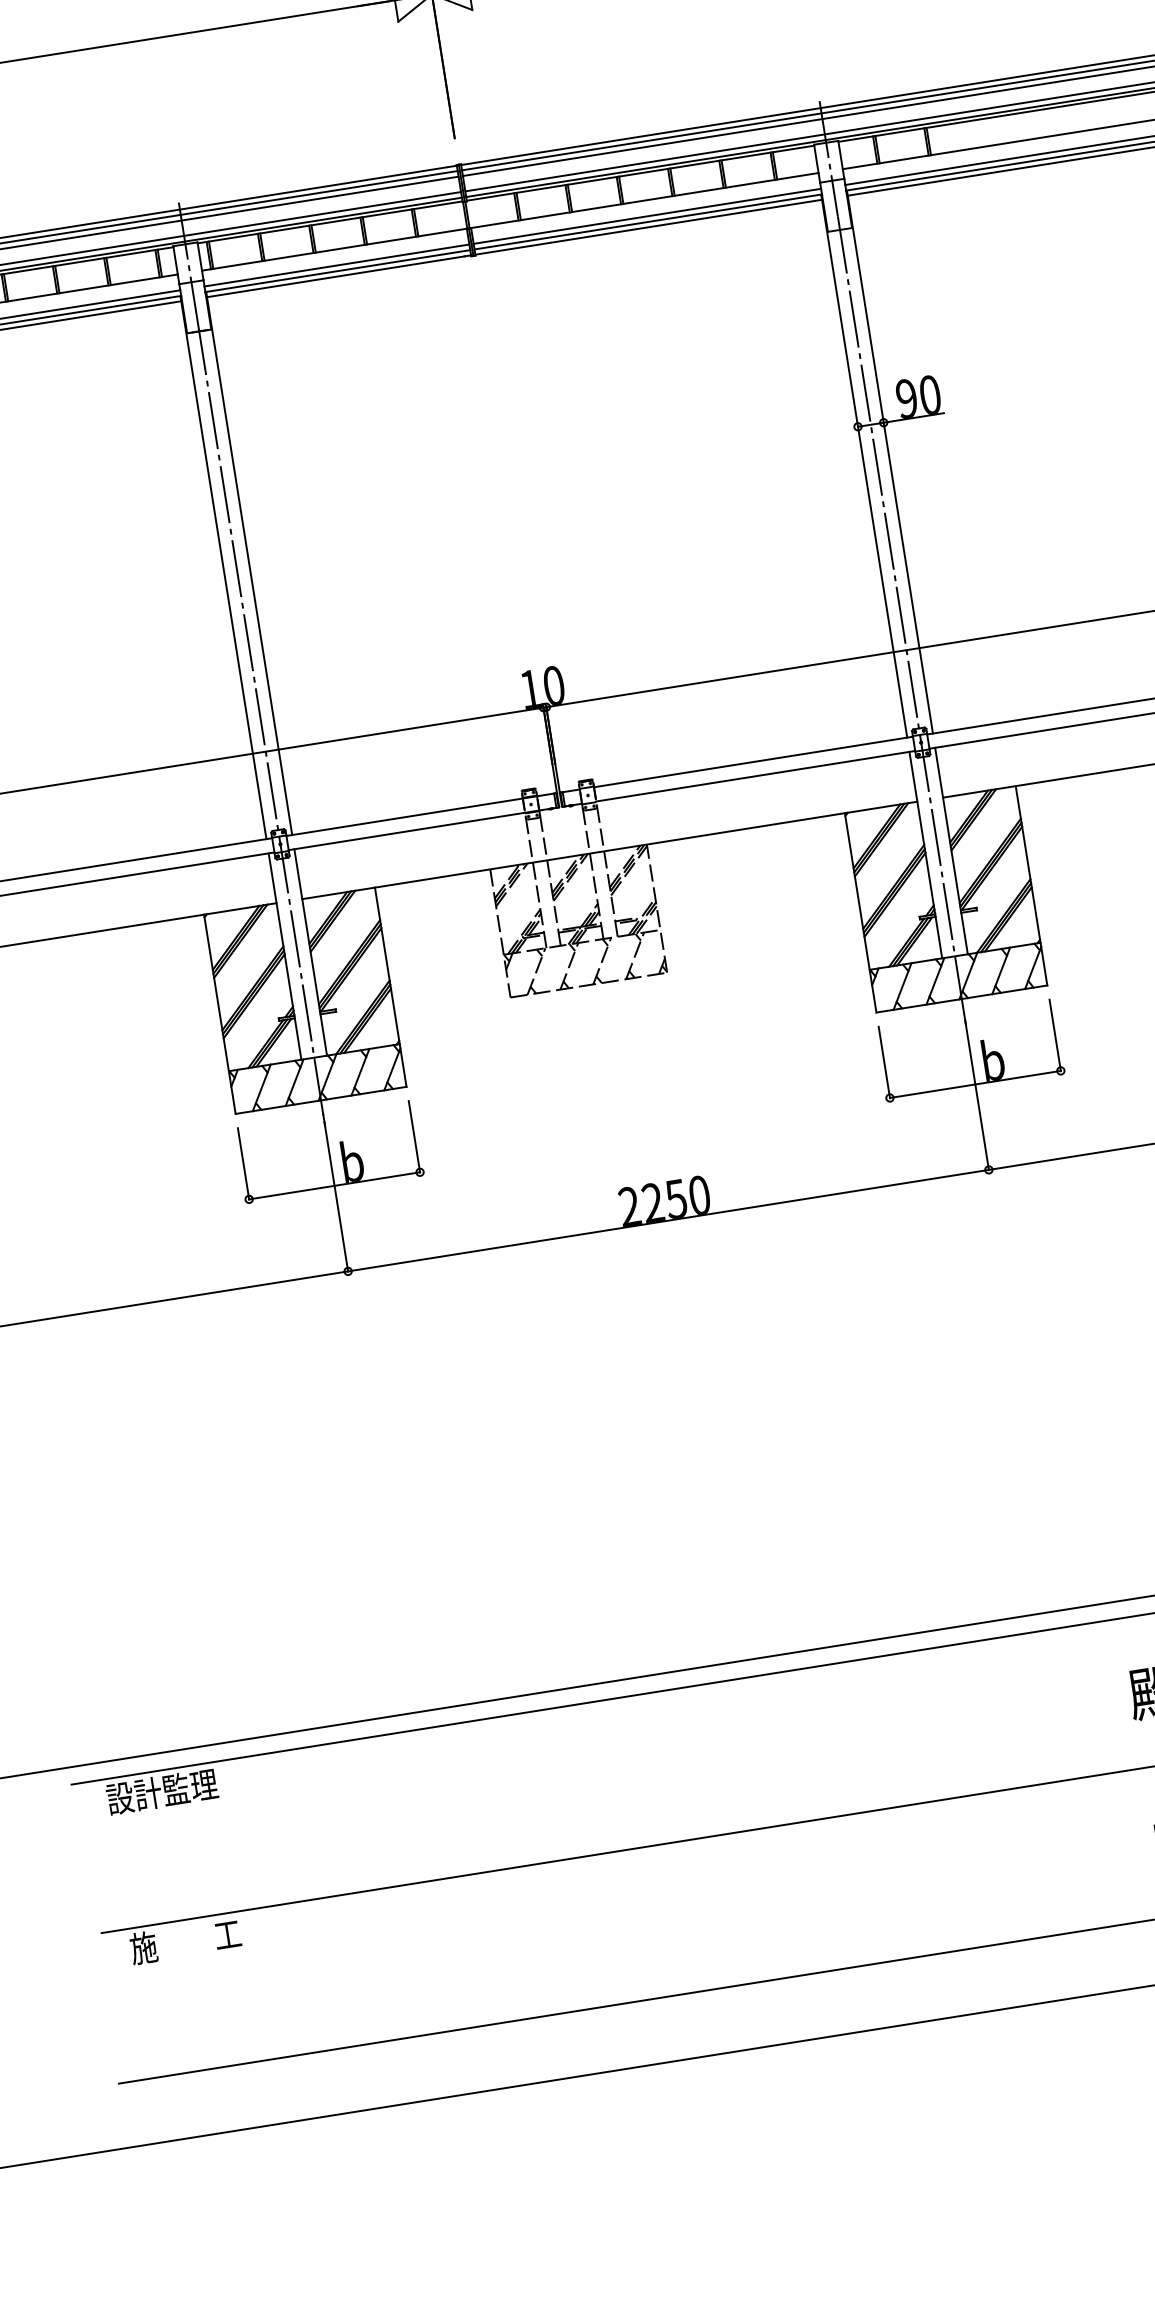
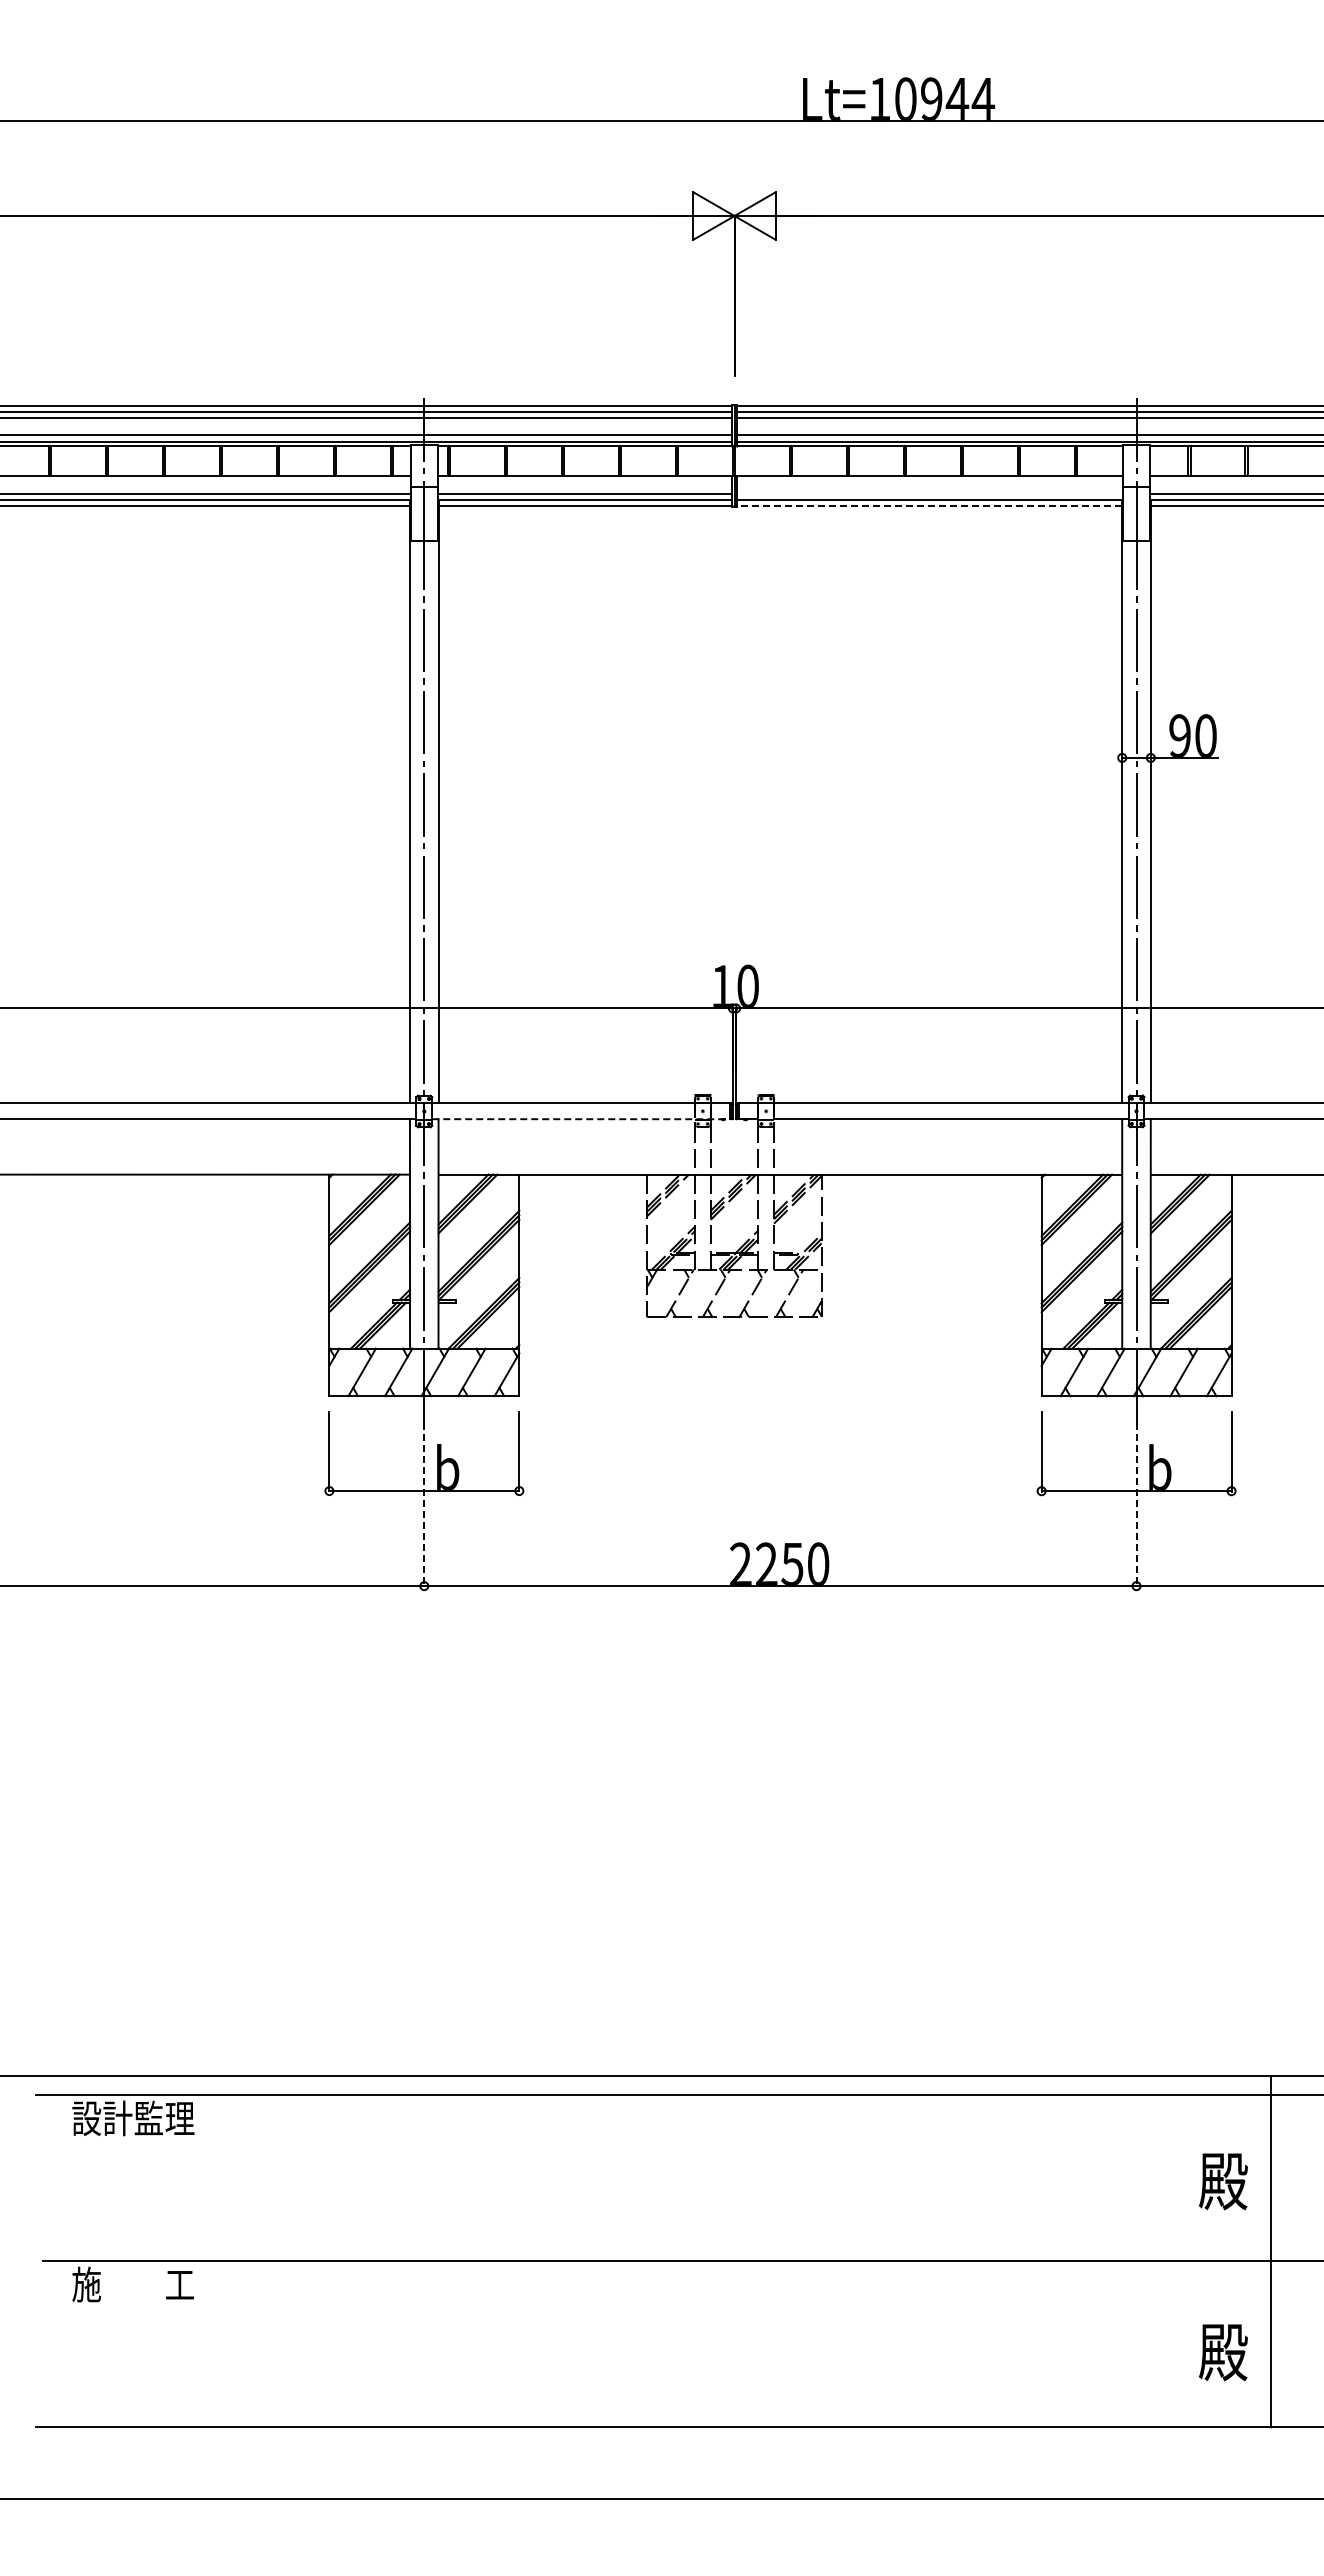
line: (646, 216) -> (929, 493), removed
line: (648, 227) -> (929, 505), solid -> dashed
line: (423, 829) -> (581, 1119), solid -> dashed
line: (976, 1091) -> (1136, 1499), solid -> dashed
line: (335, 1193) -> (424, 1499), solid -> dashed

